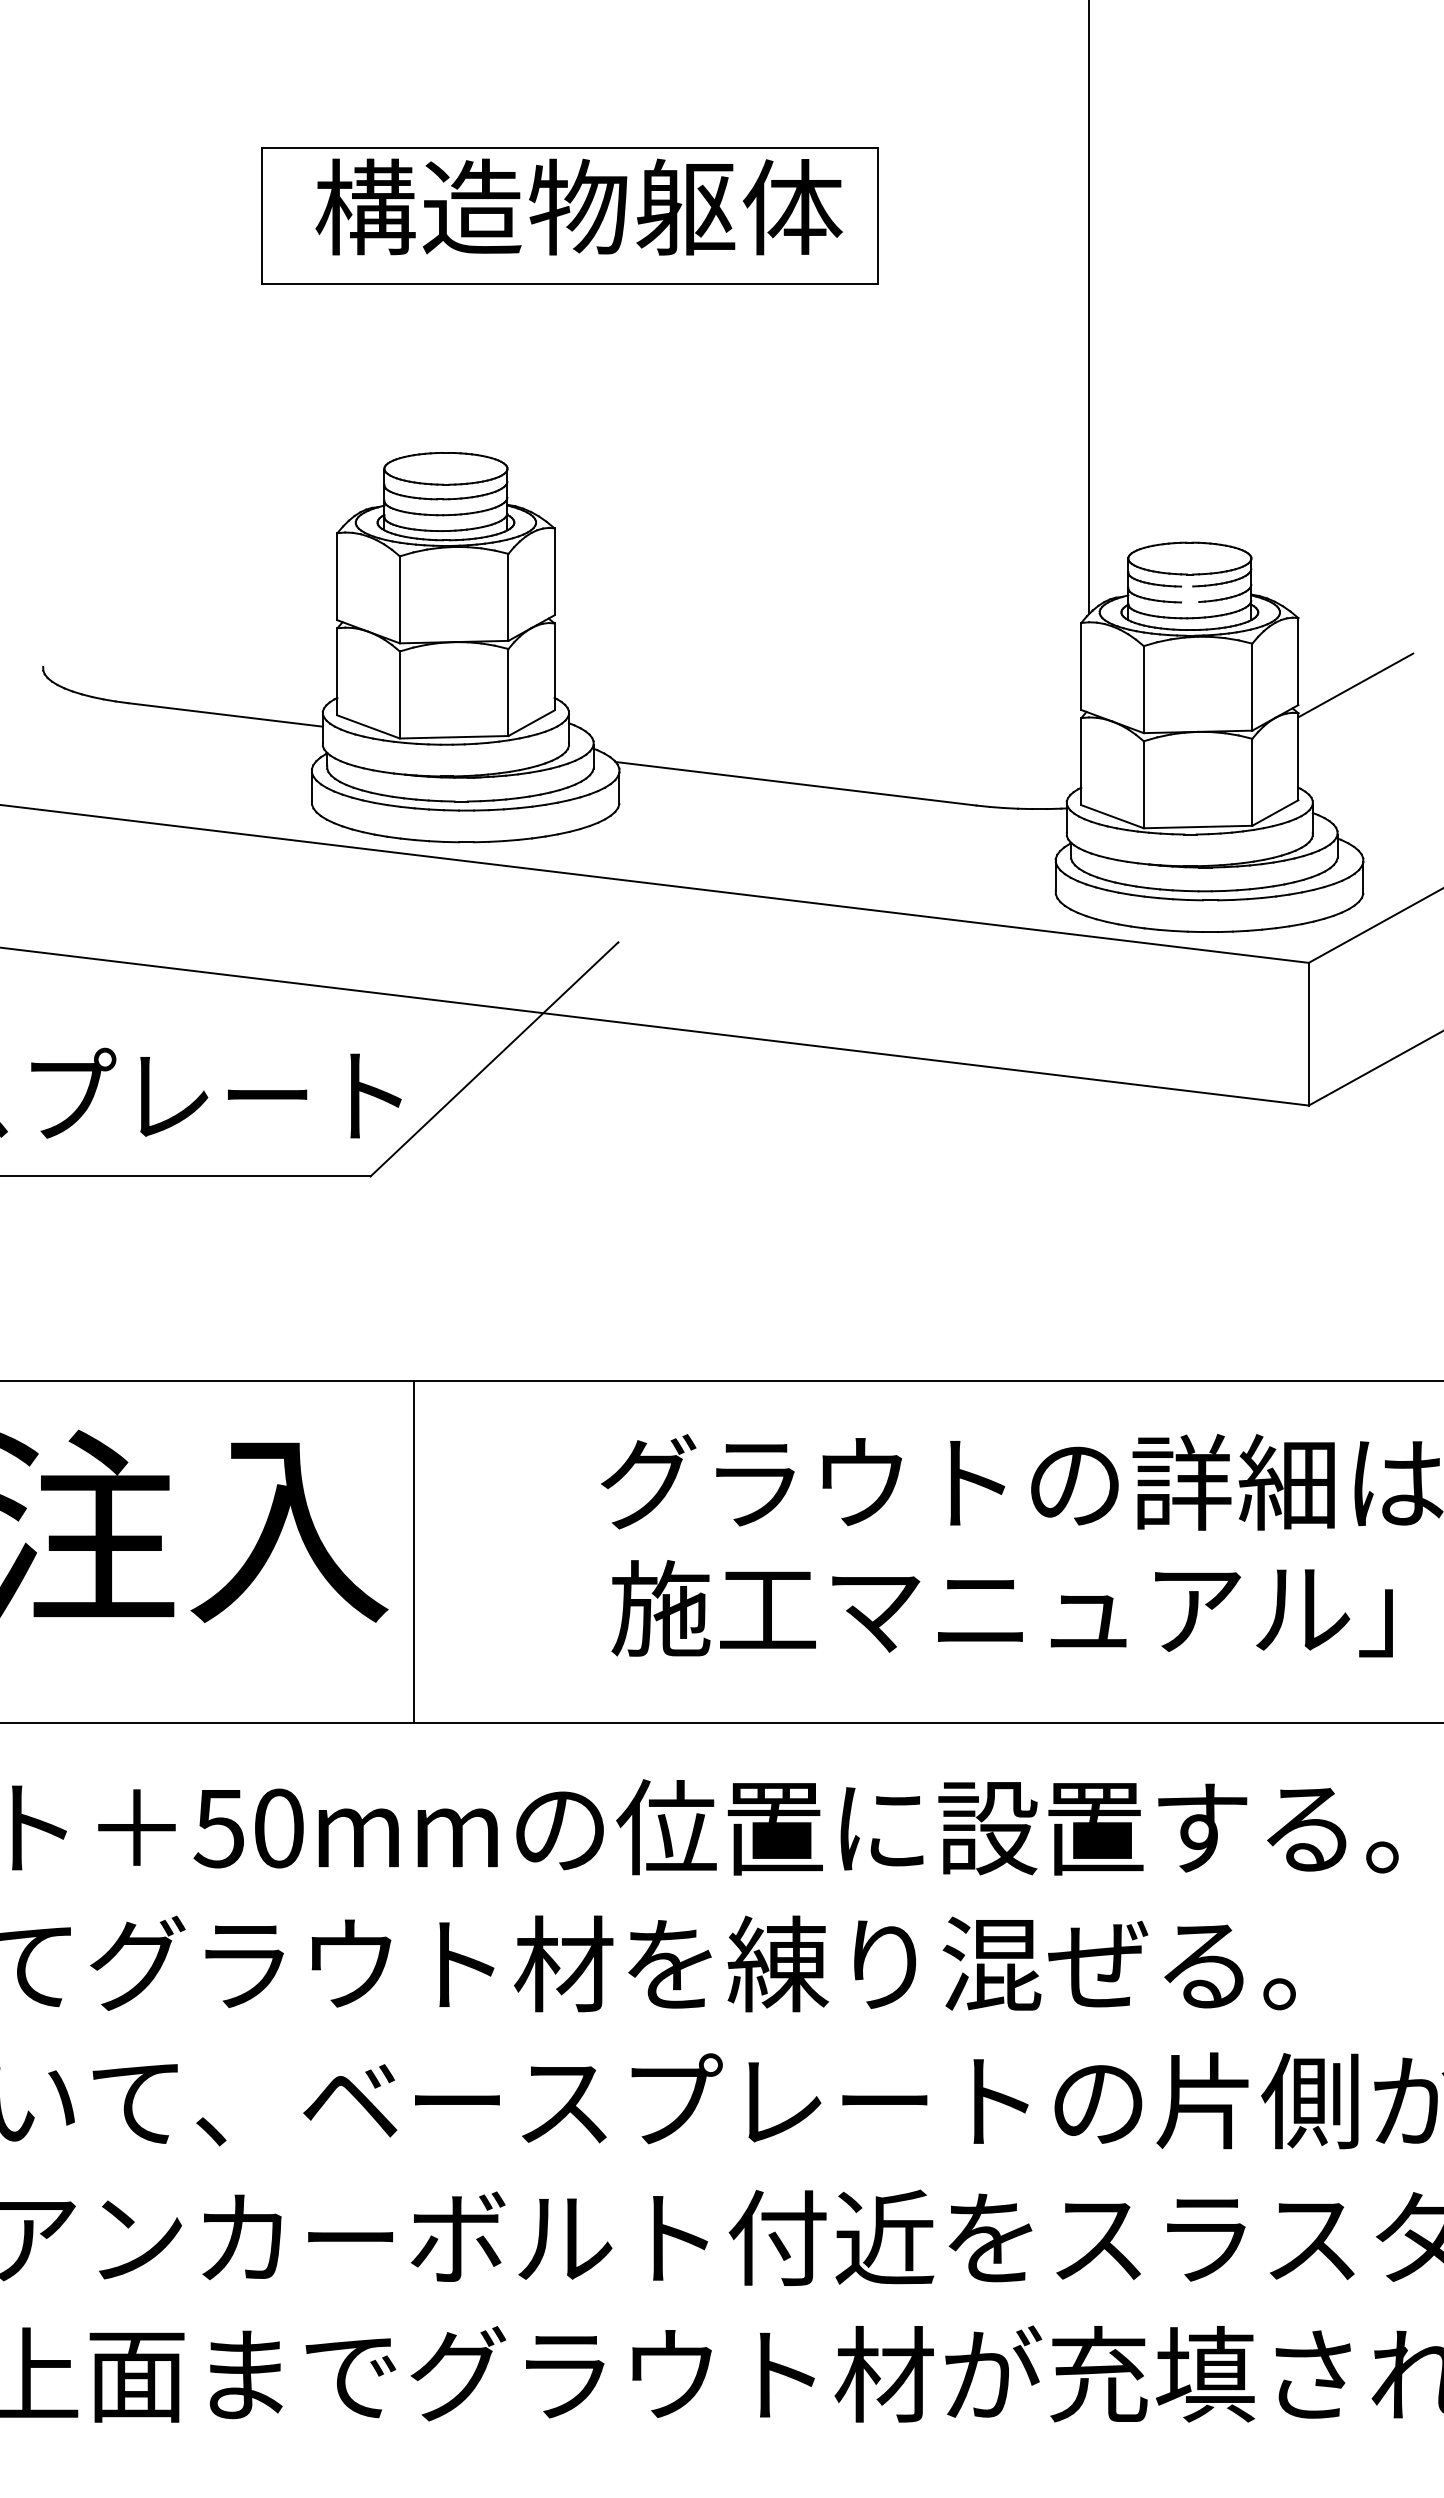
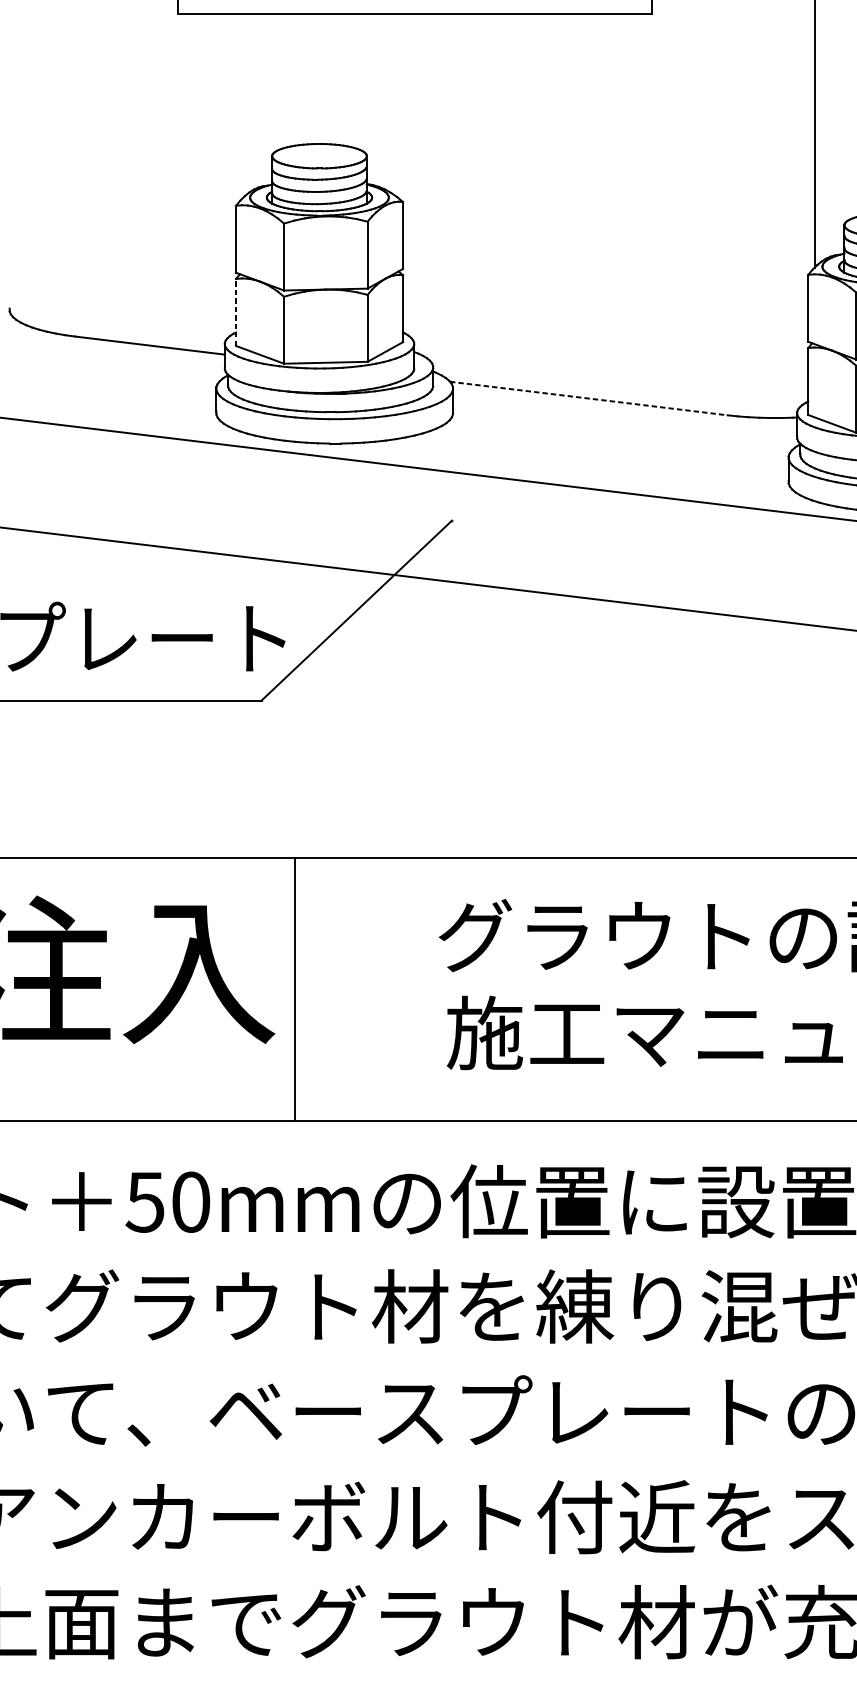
line: (337, 671) -> (236, 312), solid -> dashed
line: (796, 783) -> (589, 398), solid -> dashed

